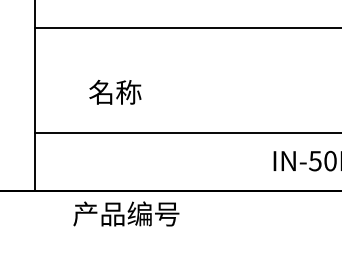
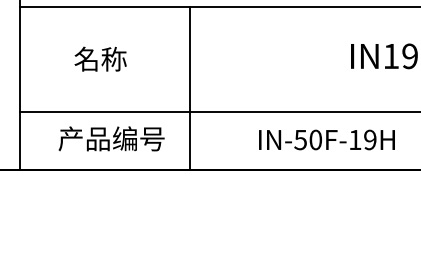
text: (115, 91) -> (100, 58), moved
line: (205, 109) -> (190, 88), added
text: (126, 213) -> (111, 138), moved

